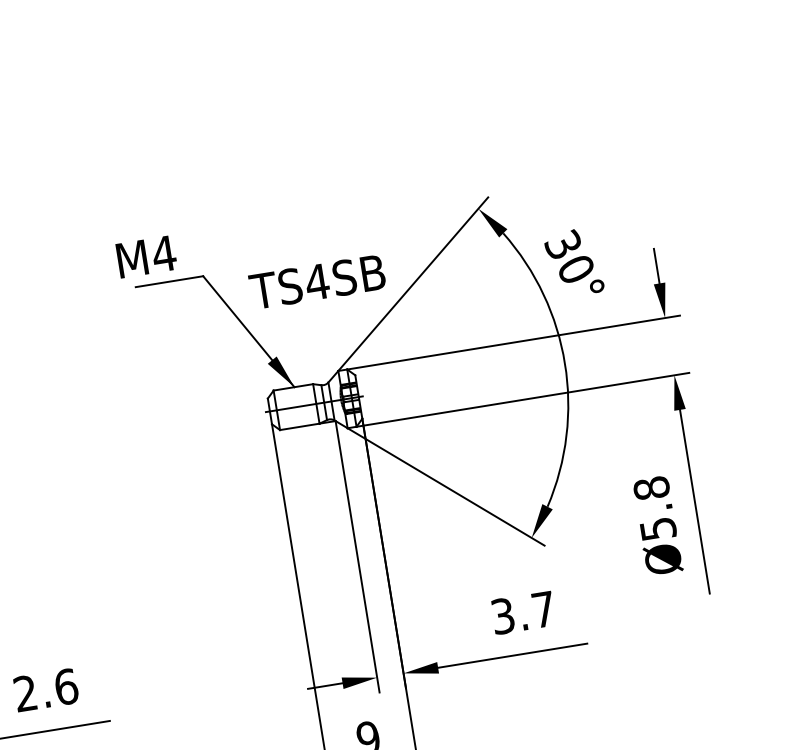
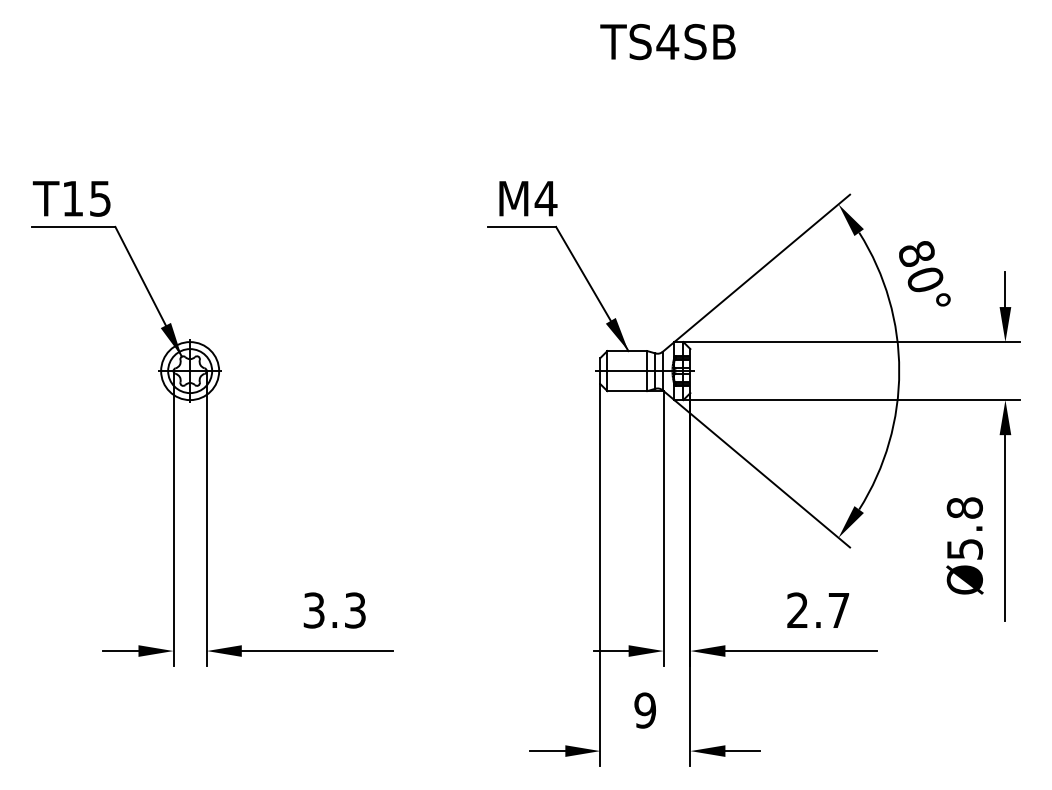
text: (563, 243) -> (916, 252), 30° -> 80°
text: (146, 256) -> (528, 198), moved
text: (317, 282) -> (667, 42), moved
text: (502, 616) -> (797, 610), 3.7 -> 2.7
text: (45, 690) -> (334, 610), 2.6 -> 3.3

